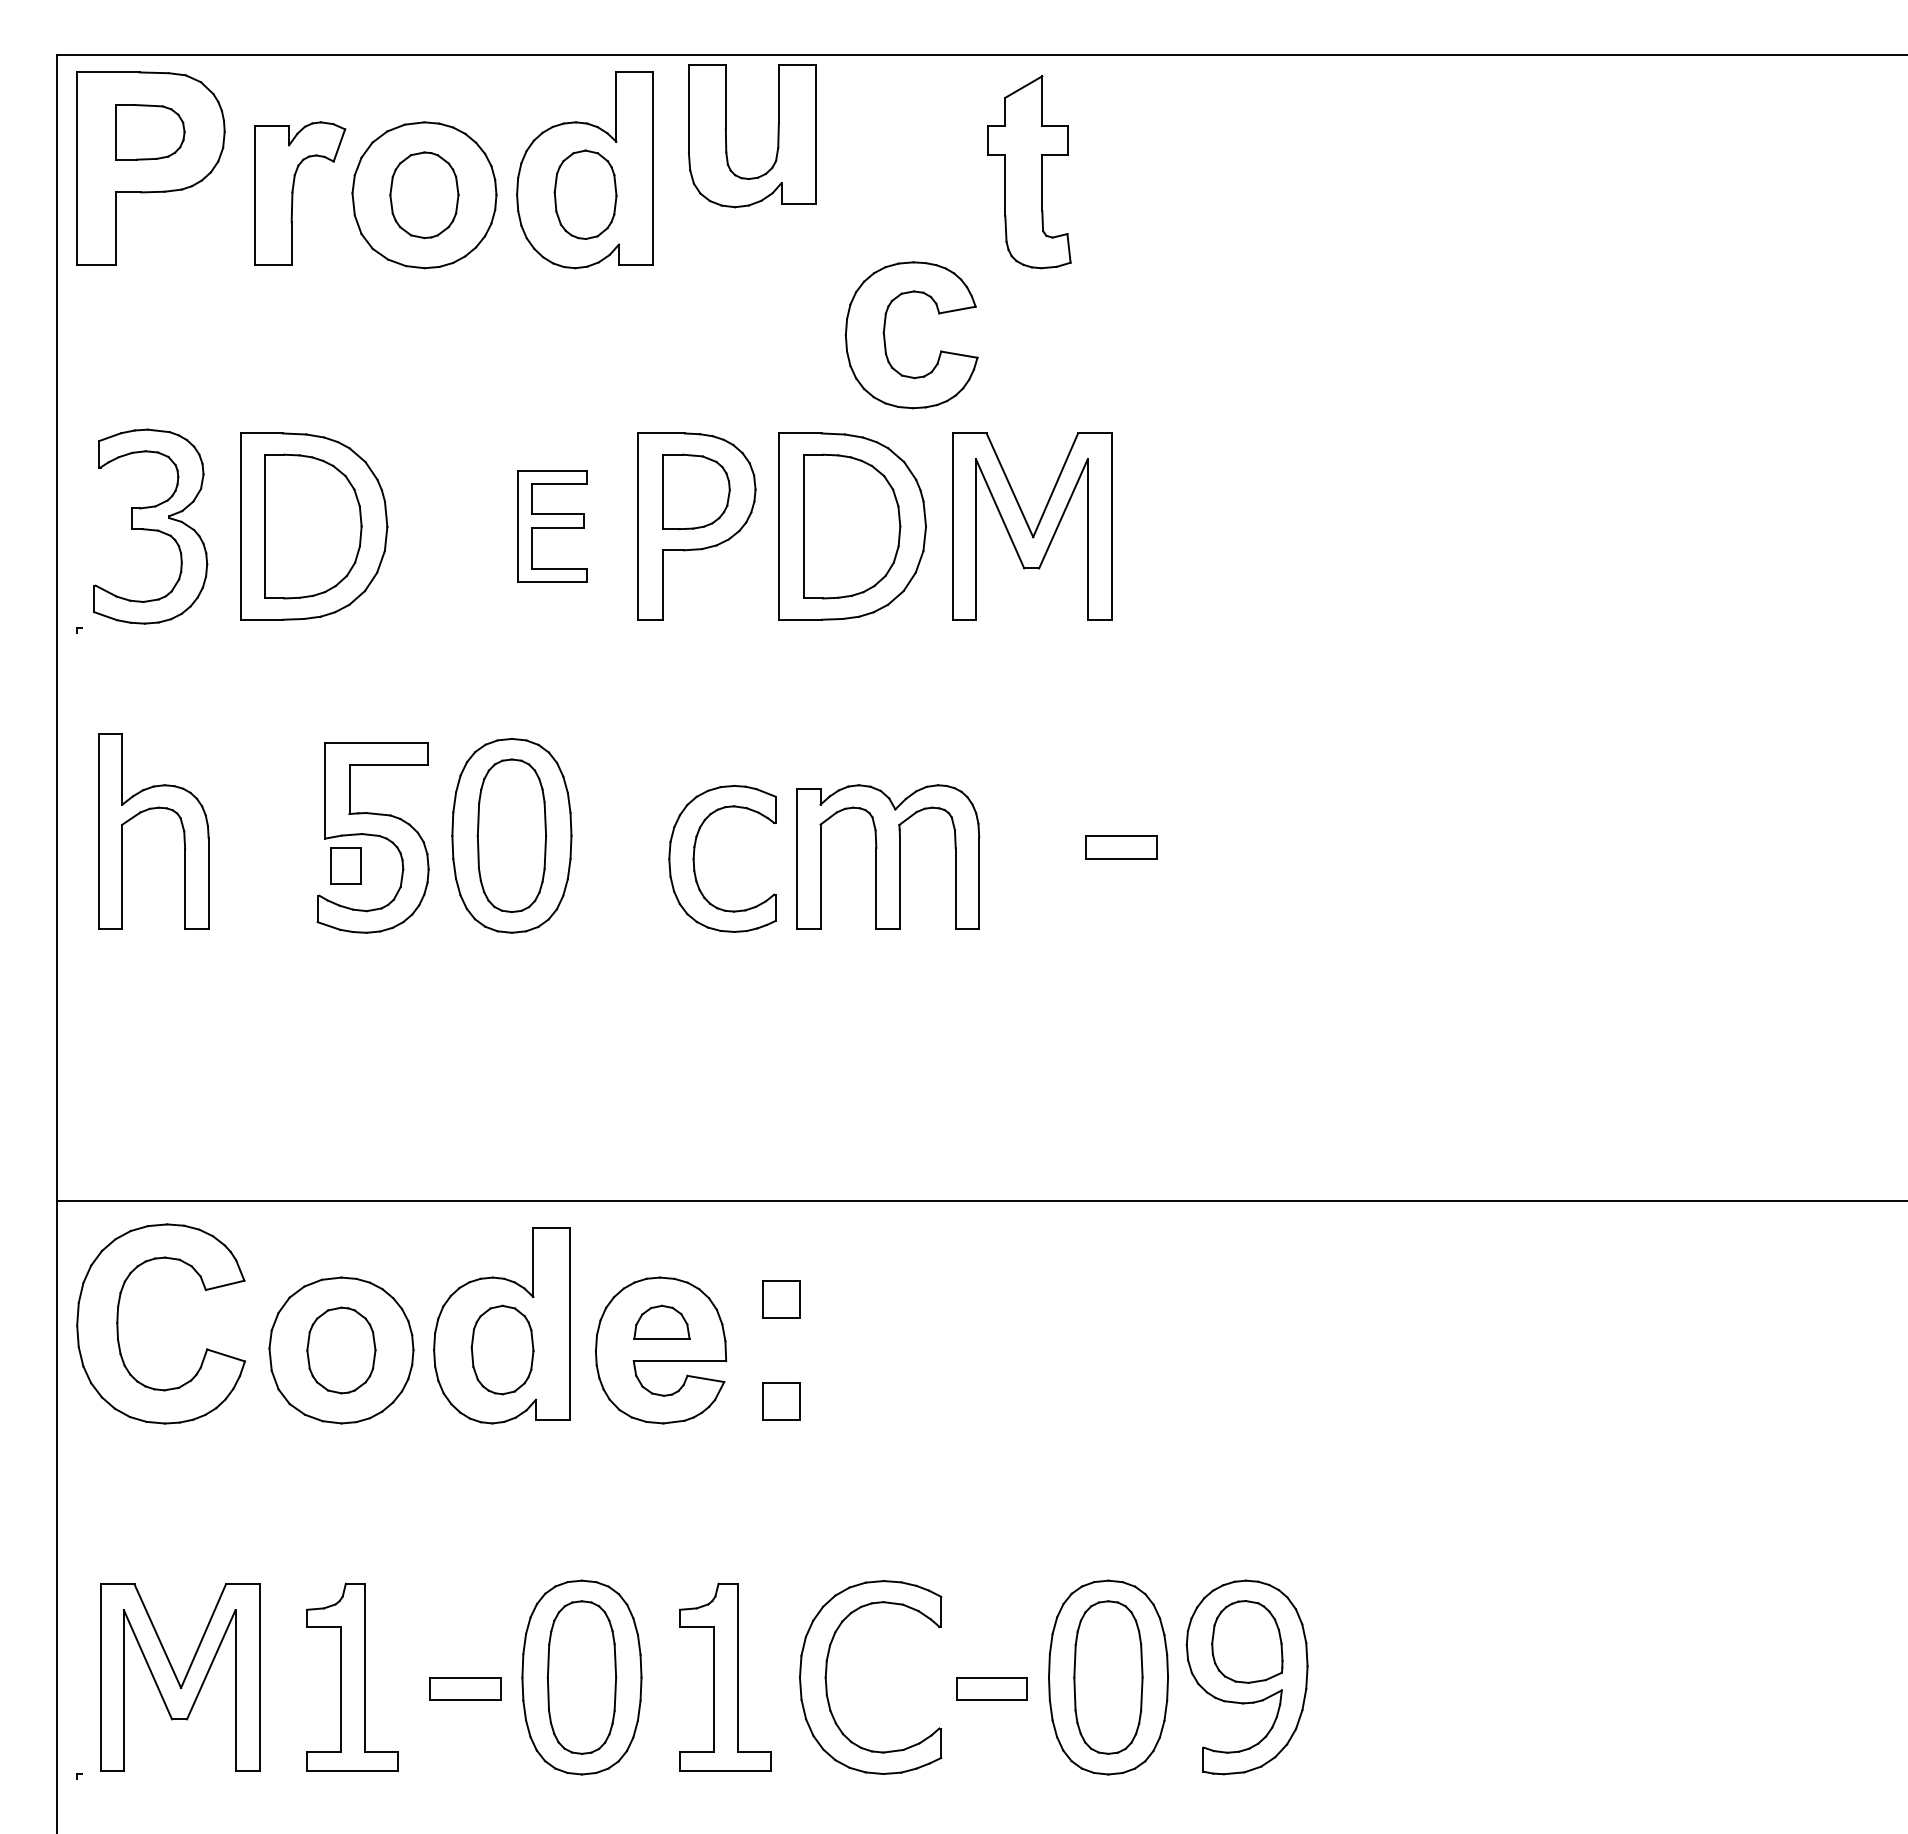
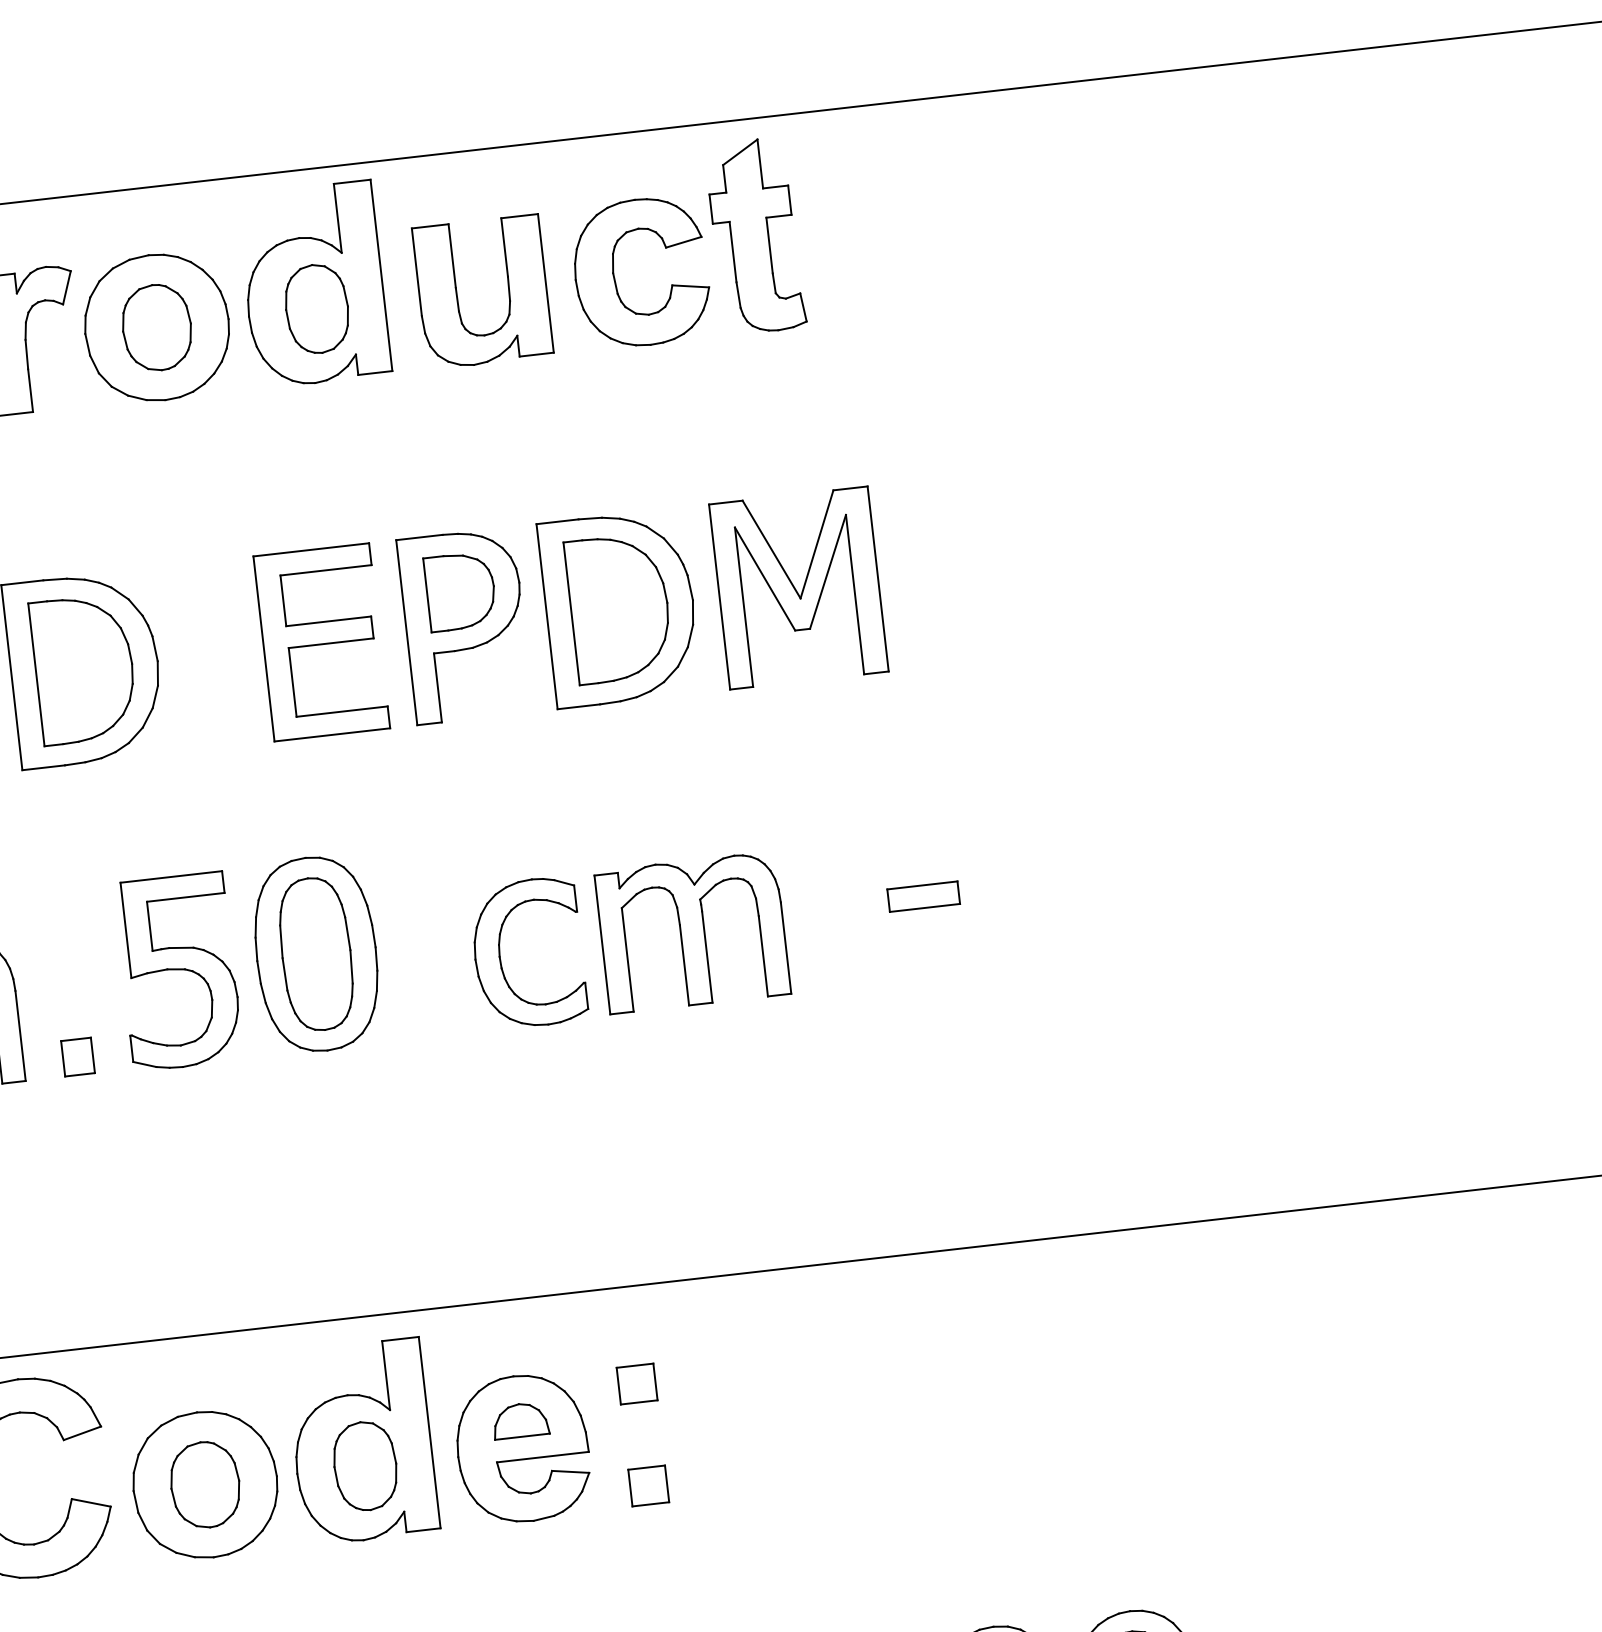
part: (777, 136) -> (508, 289), moved
part: (885, 336) -> (615, 276), moved
part: (552, 526) -> (321, 642), size x1.67
part: (345, 865) -> (77, 1056), moved

